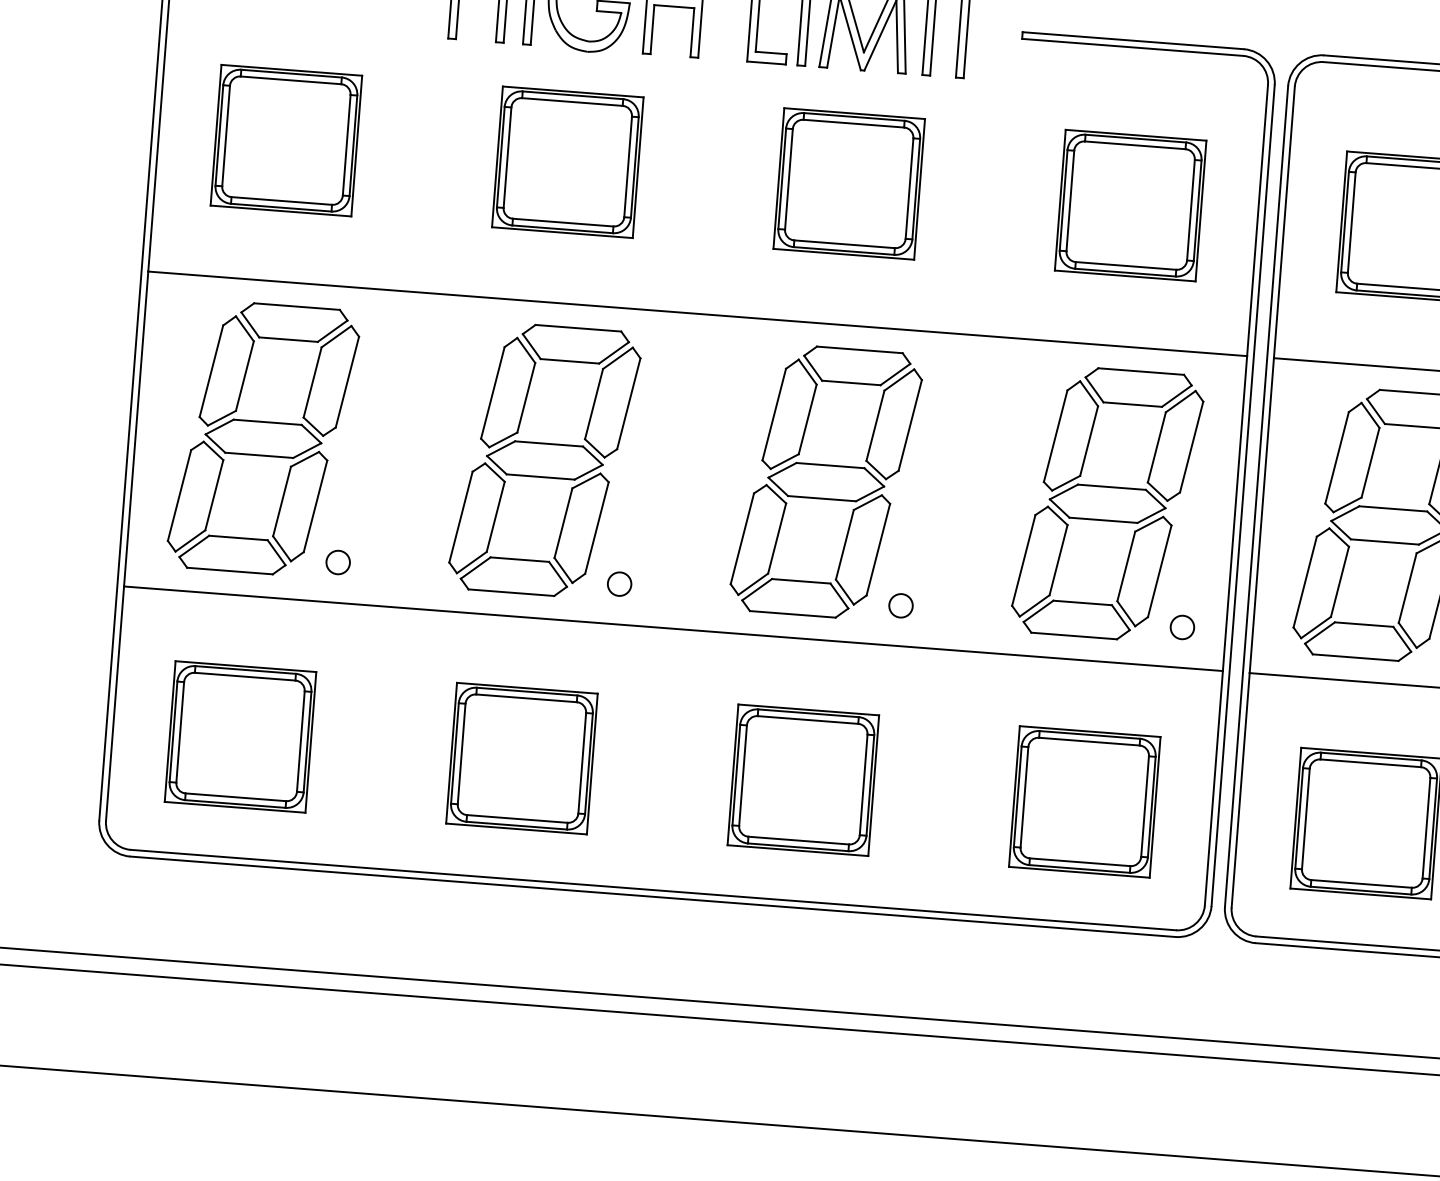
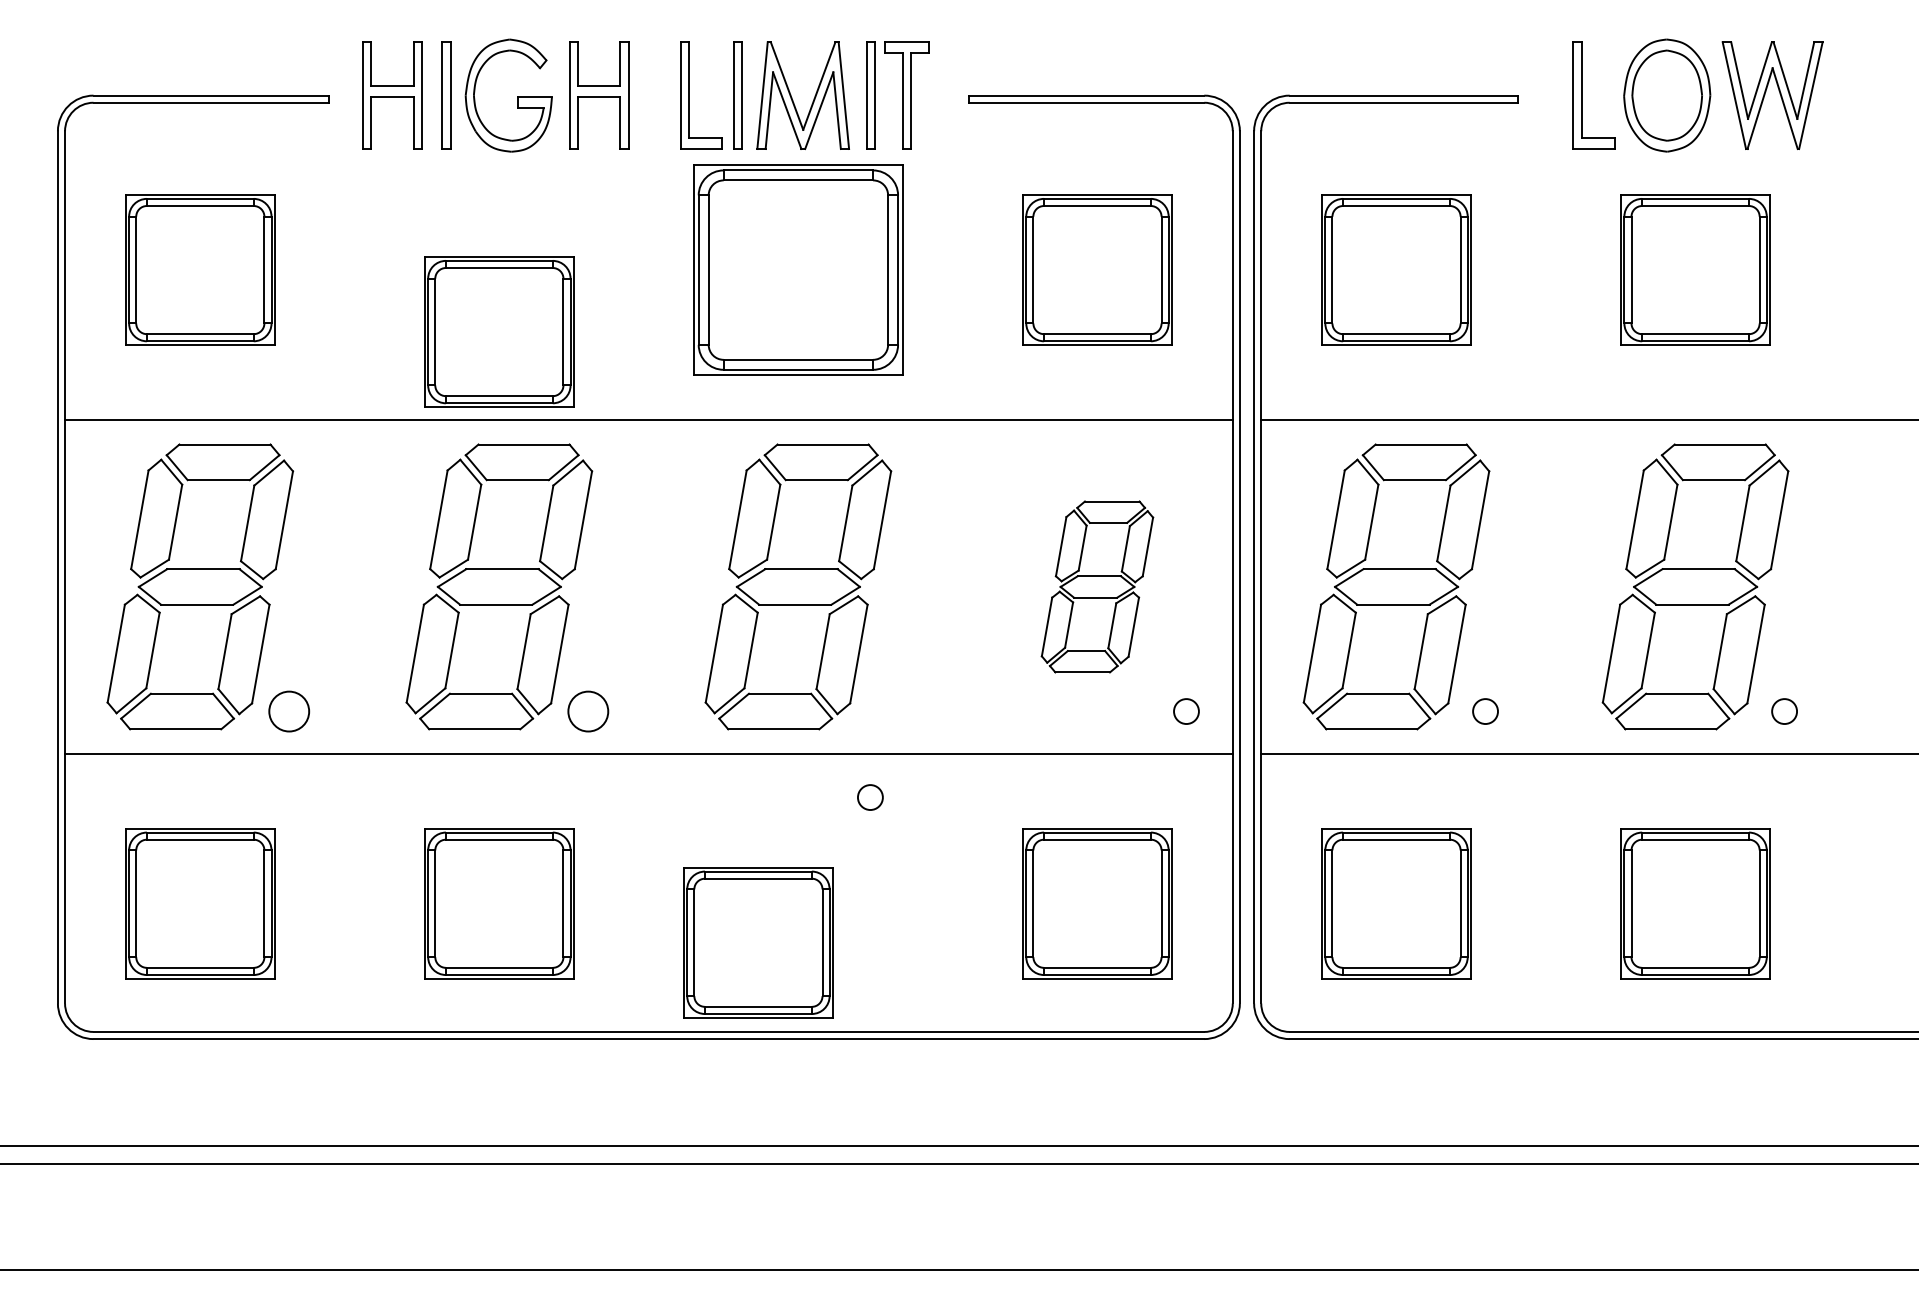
part: (567, 161) -> (499, 331), moved
part: (849, 183) -> (798, 269), size x1.4
part: (1107, 503) -> (1097, 586), size x0.6
circle: (338, 562) -> (289, 711), size x1.6
circle: (619, 584) -> (588, 711), size x1.6
circle: (901, 605) -> (870, 797), moved
part: (803, 780) -> (758, 942), moved

